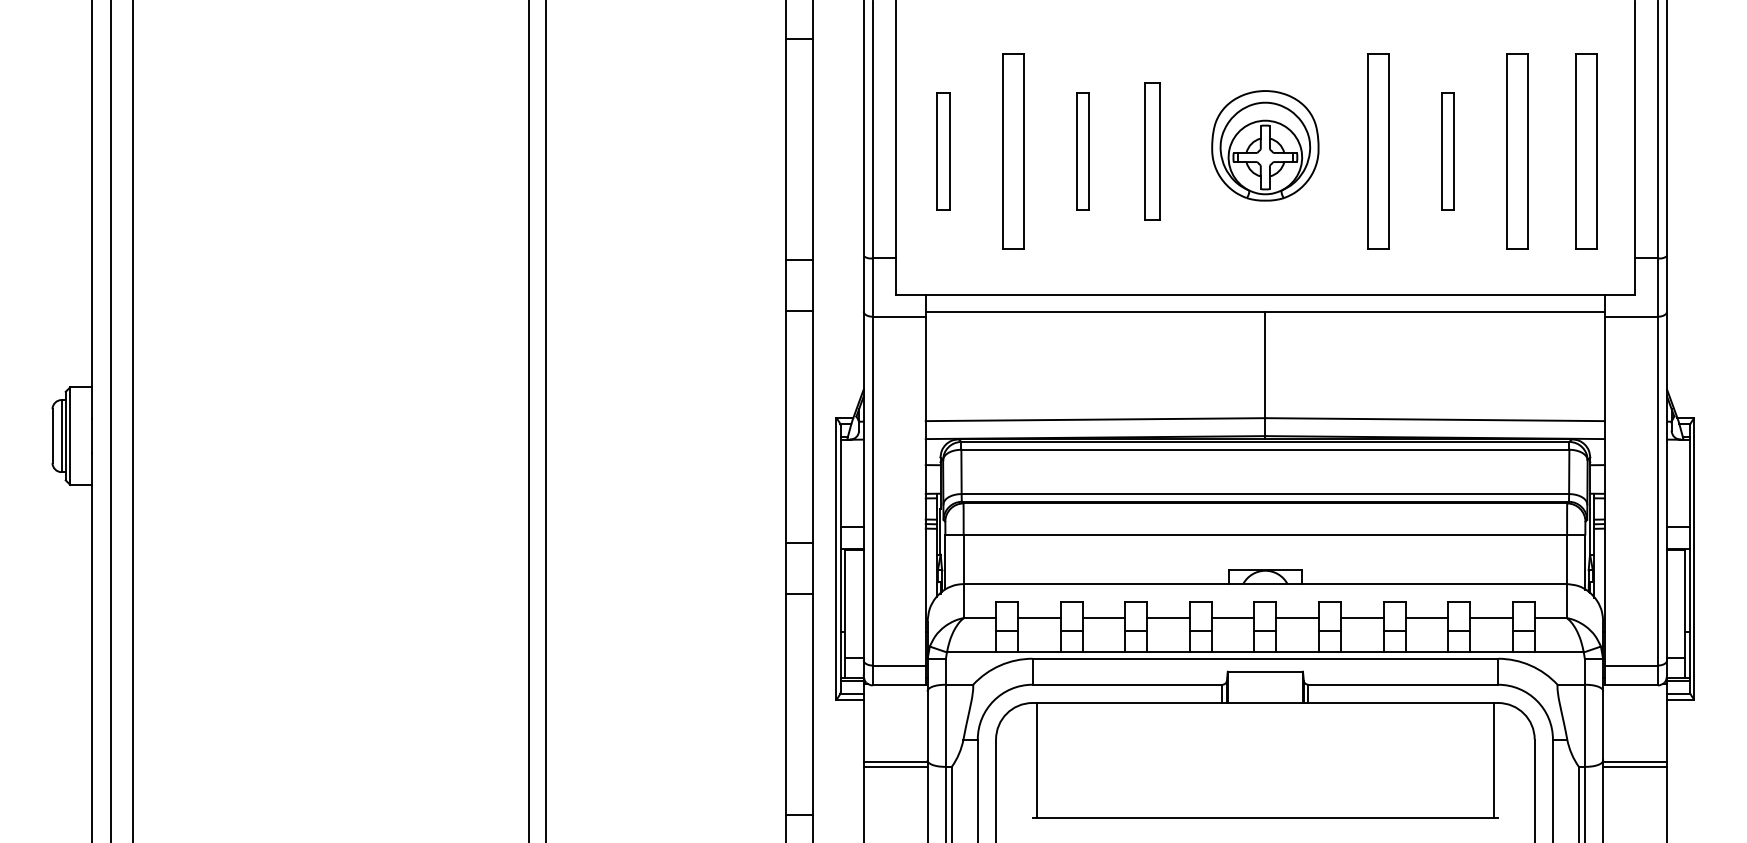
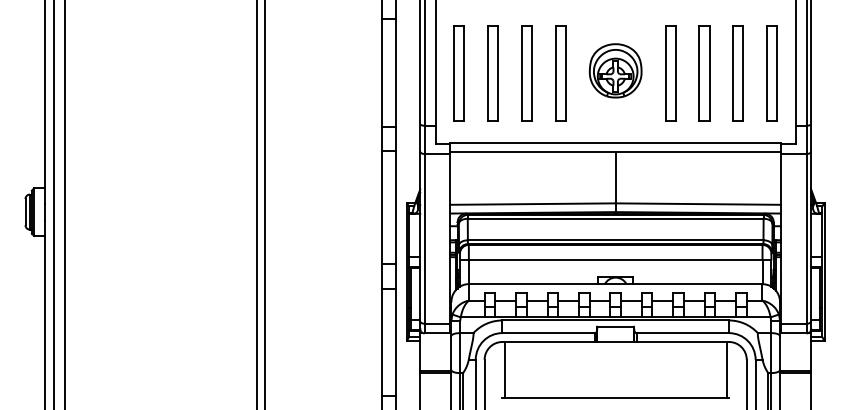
part: (942, 151) -> (458, 73), size x1.67
part: (1082, 151) -> (526, 73), size x1.67
part: (1151, 151) -> (560, 73), size x1.43
part: (1447, 151) -> (704, 73), size x1.67

